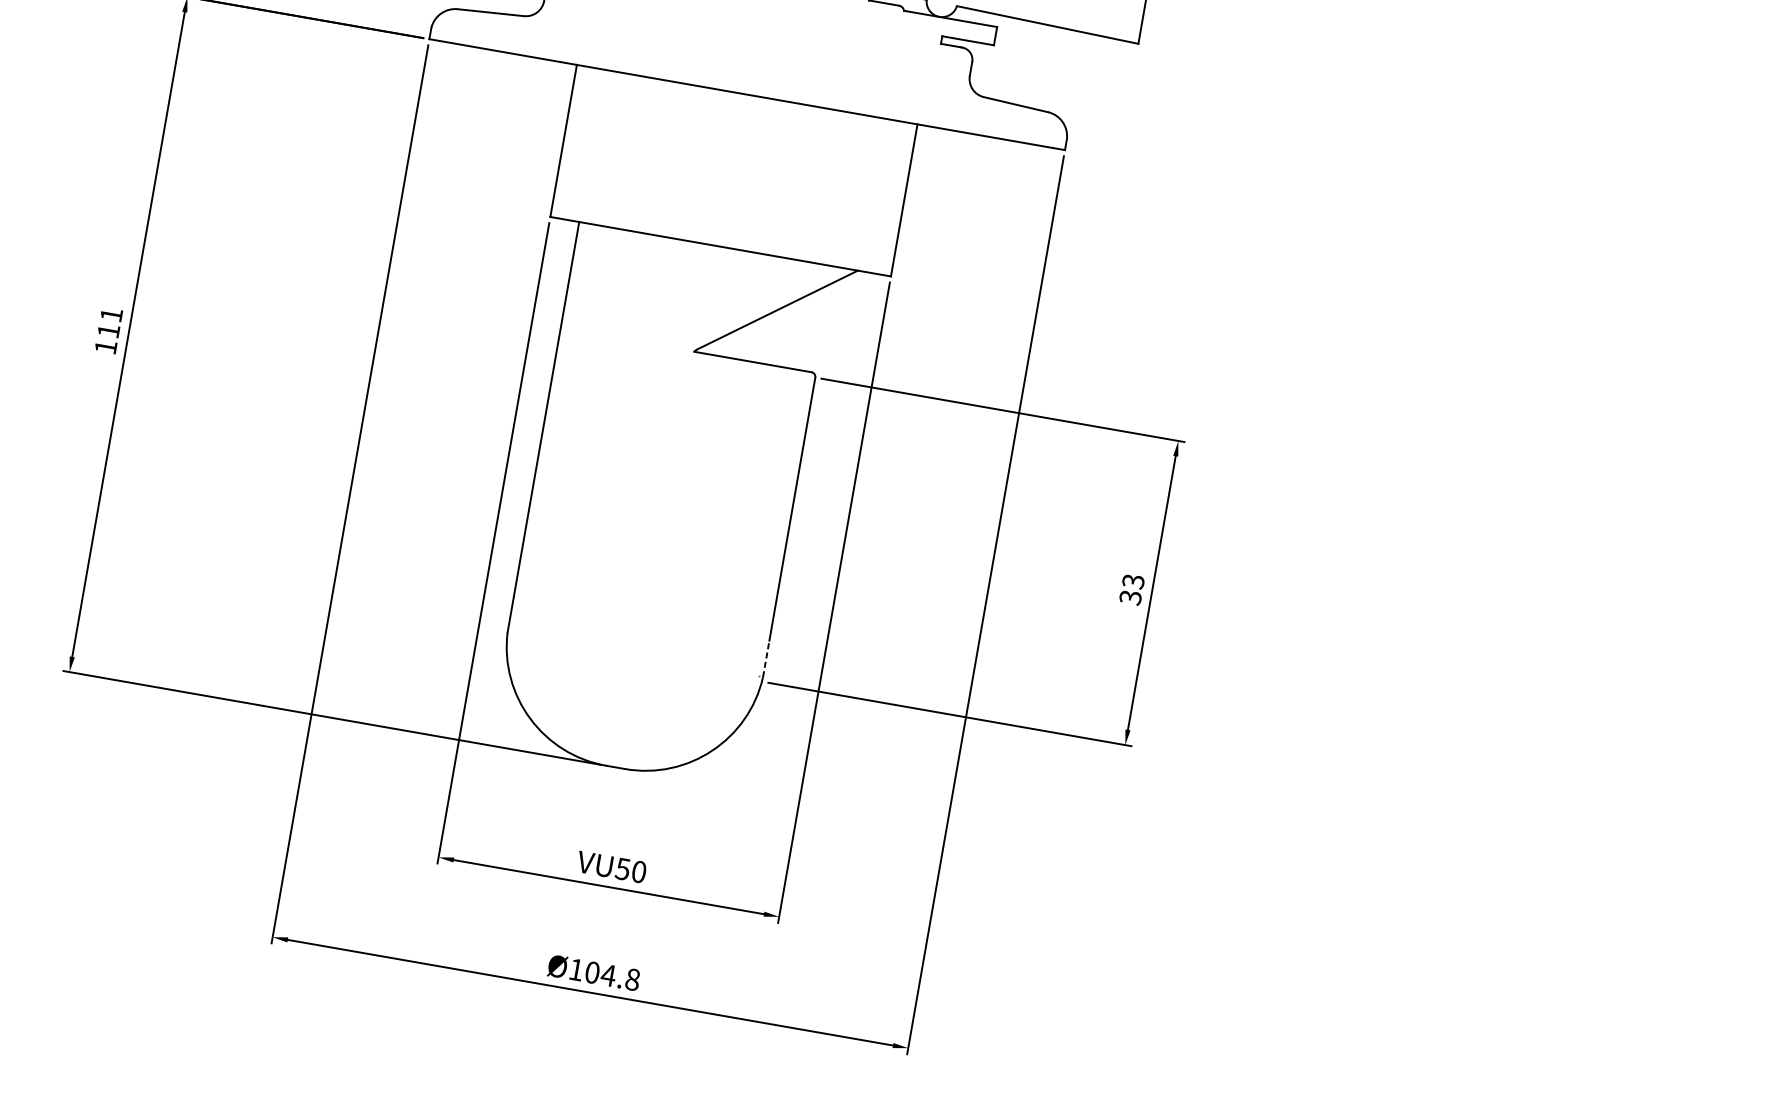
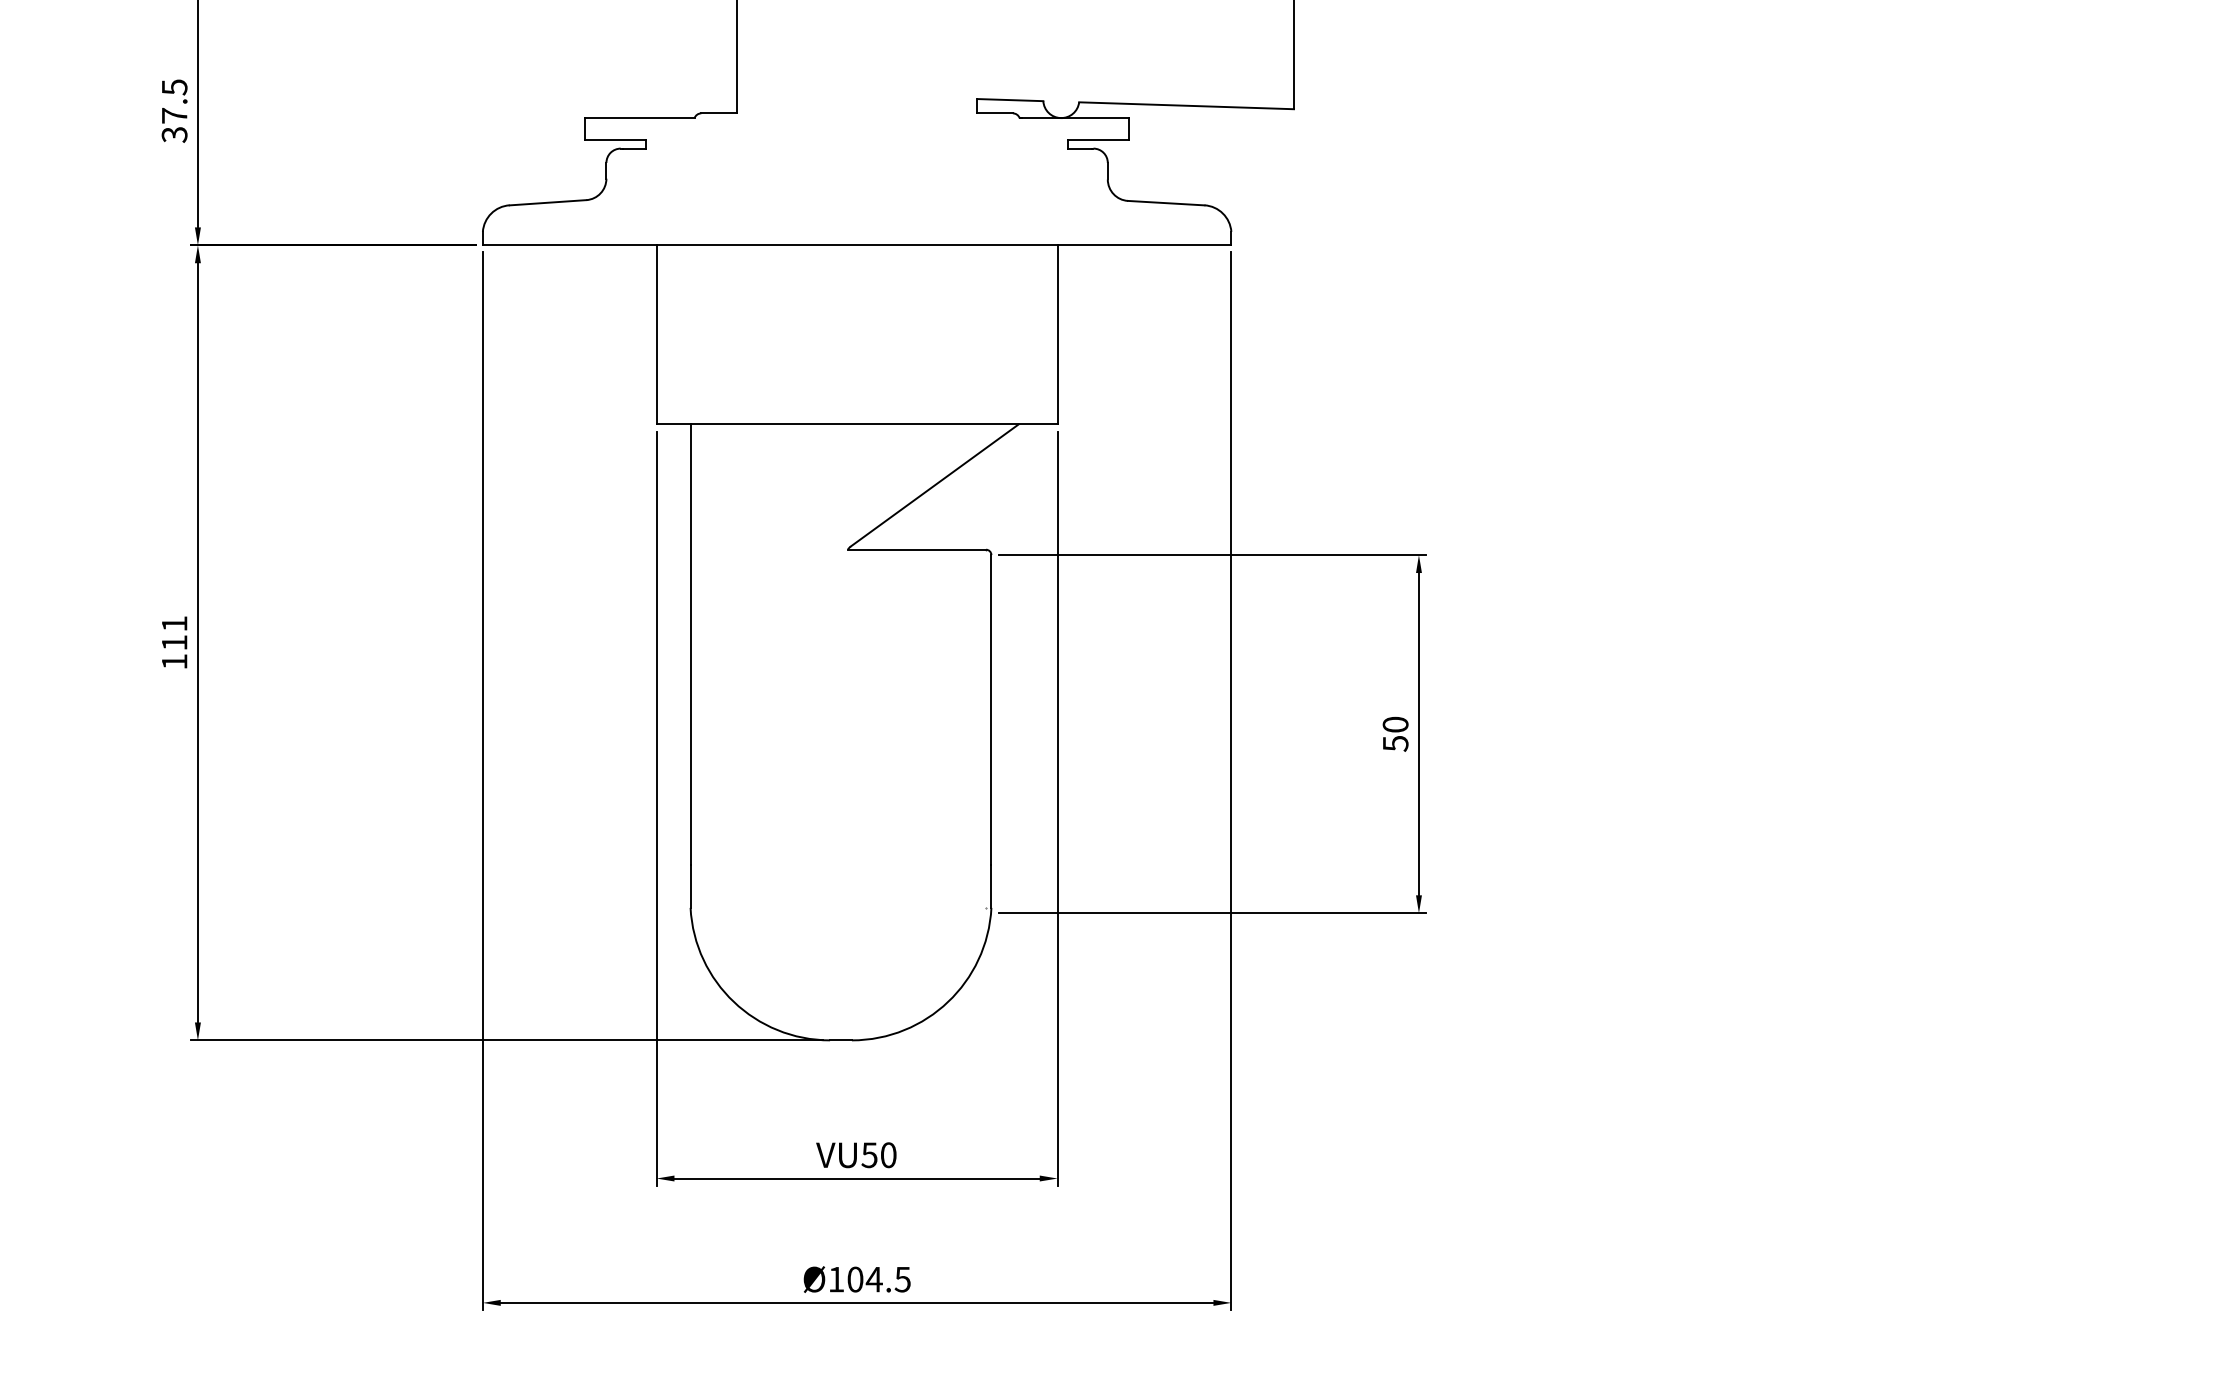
text: (1132, 588) -> (1395, 733), 33 -> 50
line: (766, 658) -> (991, 885), dashed -> solid
text: (632, 979) -> (902, 1279), Ø104.8 -> Ø104.5

